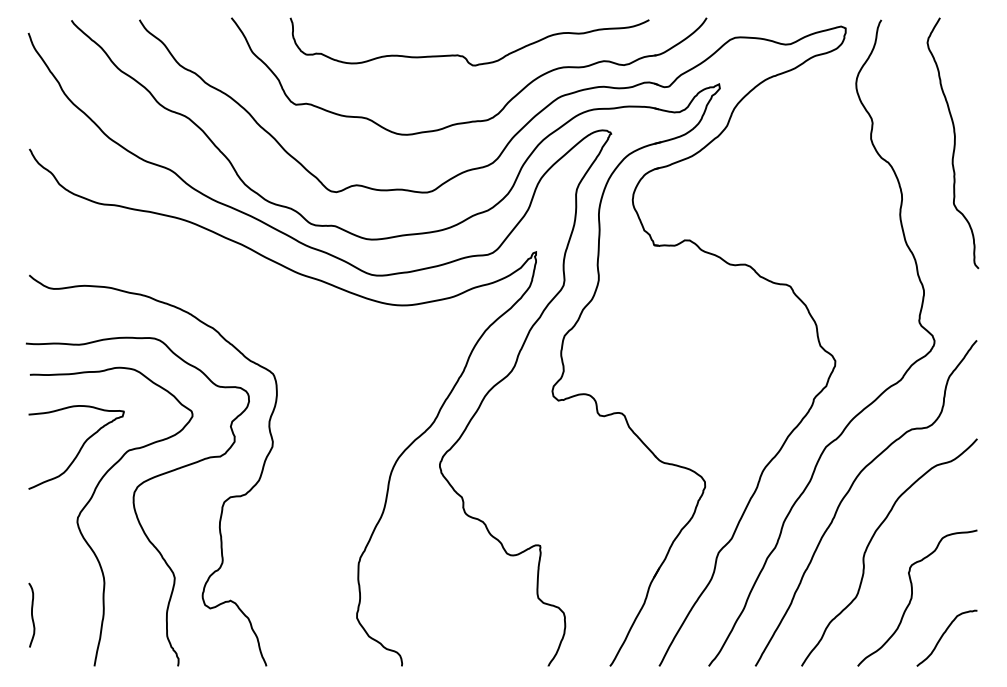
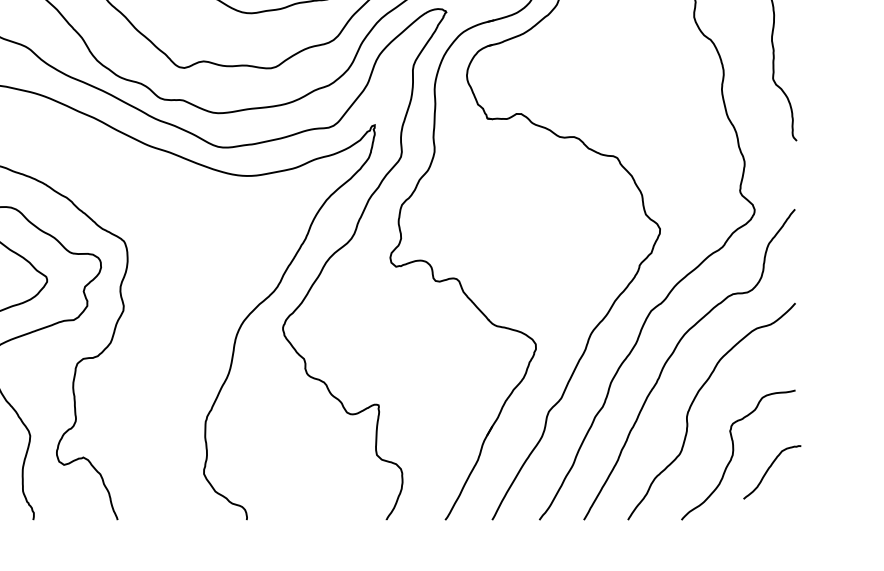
curve: (944, 634) -> (769, 468), moved

